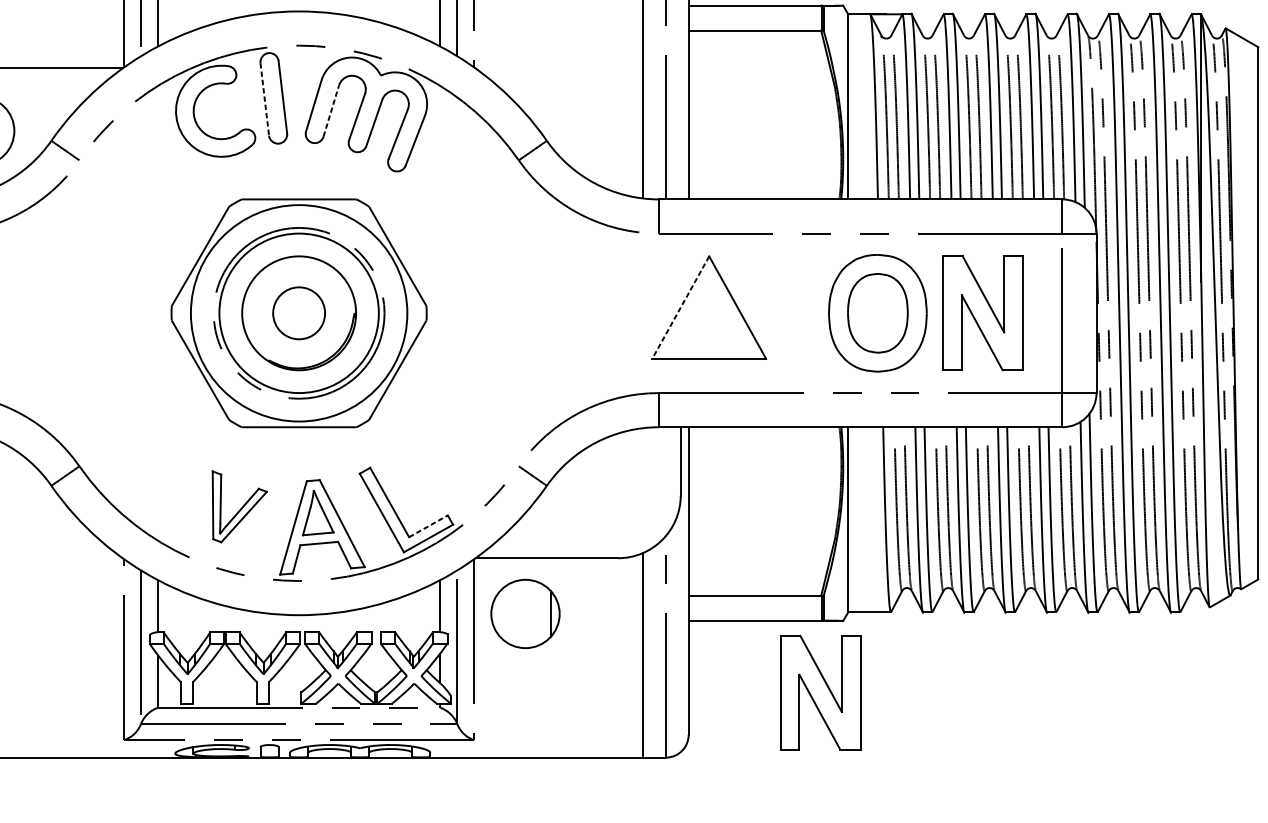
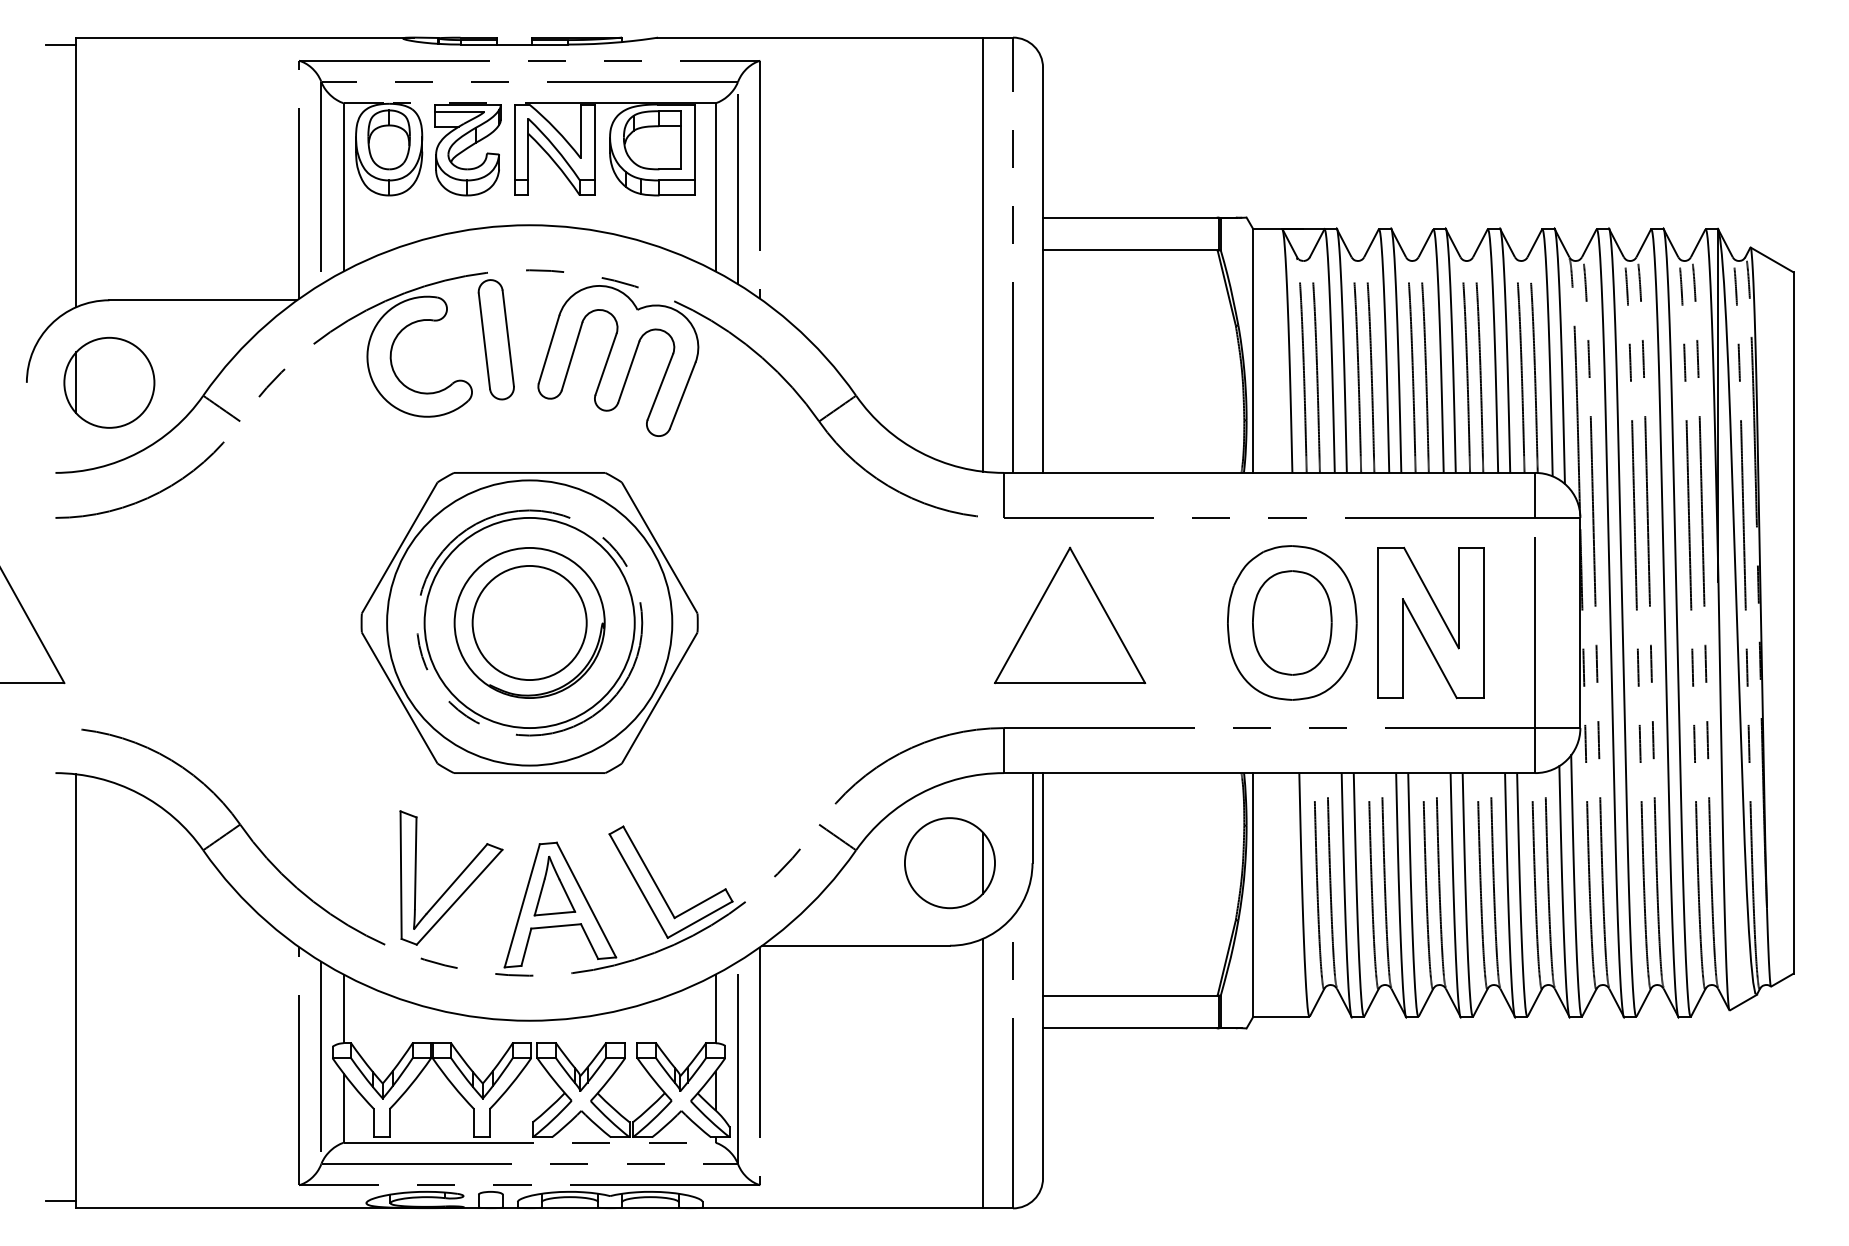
line: (264, 99) -> (484, 341), dashed -> solid
line: (331, 111) -> (572, 356), dashed -> solid
line: (680, 307) -> (1032, 615), dashed -> solid
circle: (298, 312) -> (529, 622), size x1.67
part: (239, 506) -> (451, 877), size x1.43
line: (428, 526) -> (700, 903), dashed -> solid
part: (525, 614) -> (949, 863), moved
part: (820, 692) -> (1216, 1122), removed

